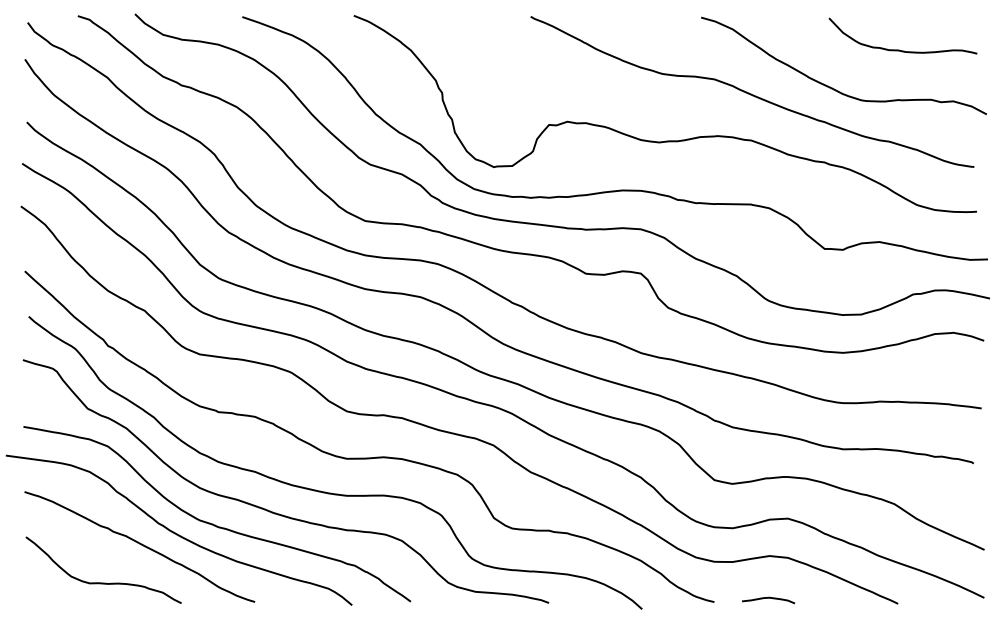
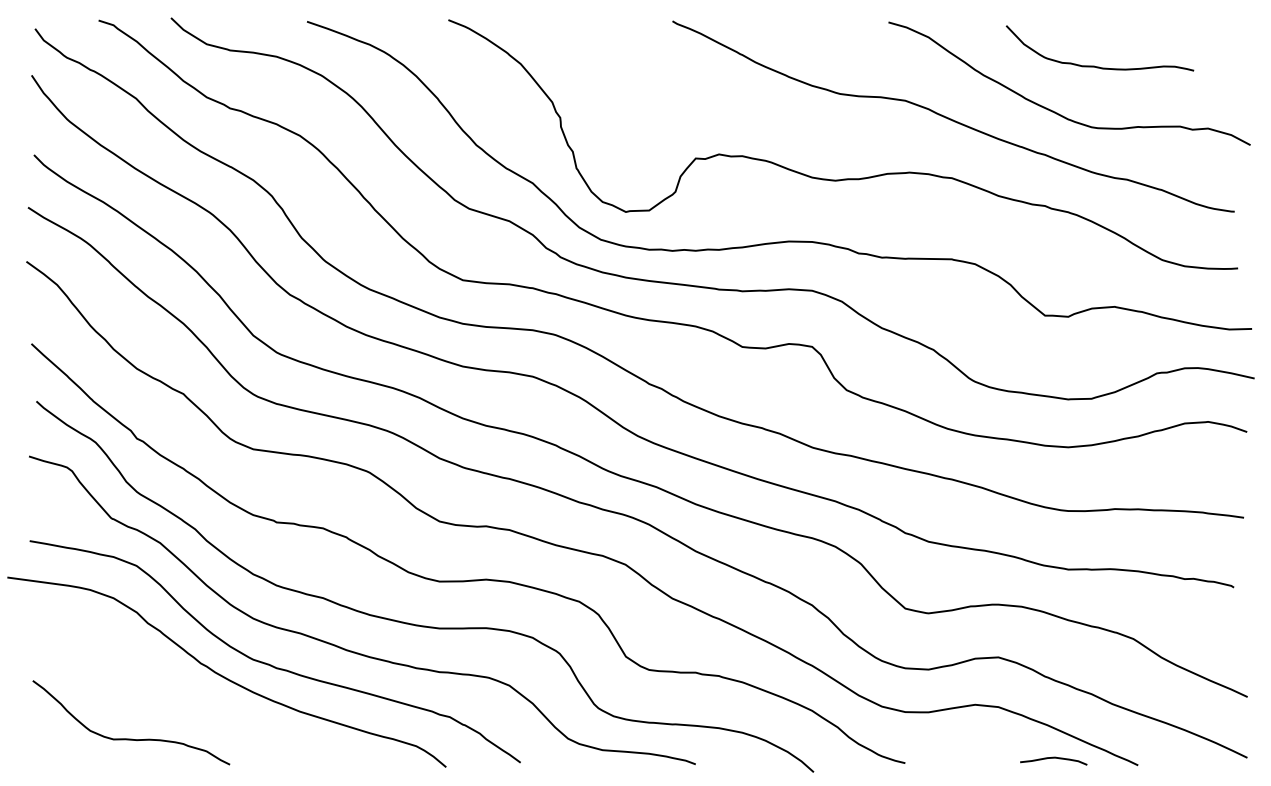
curve: (899, 49) -> (1095, 65), moved
curve: (139, 544) -> (176, 690), removed
curve: (768, 598) -> (1053, 758), moved

